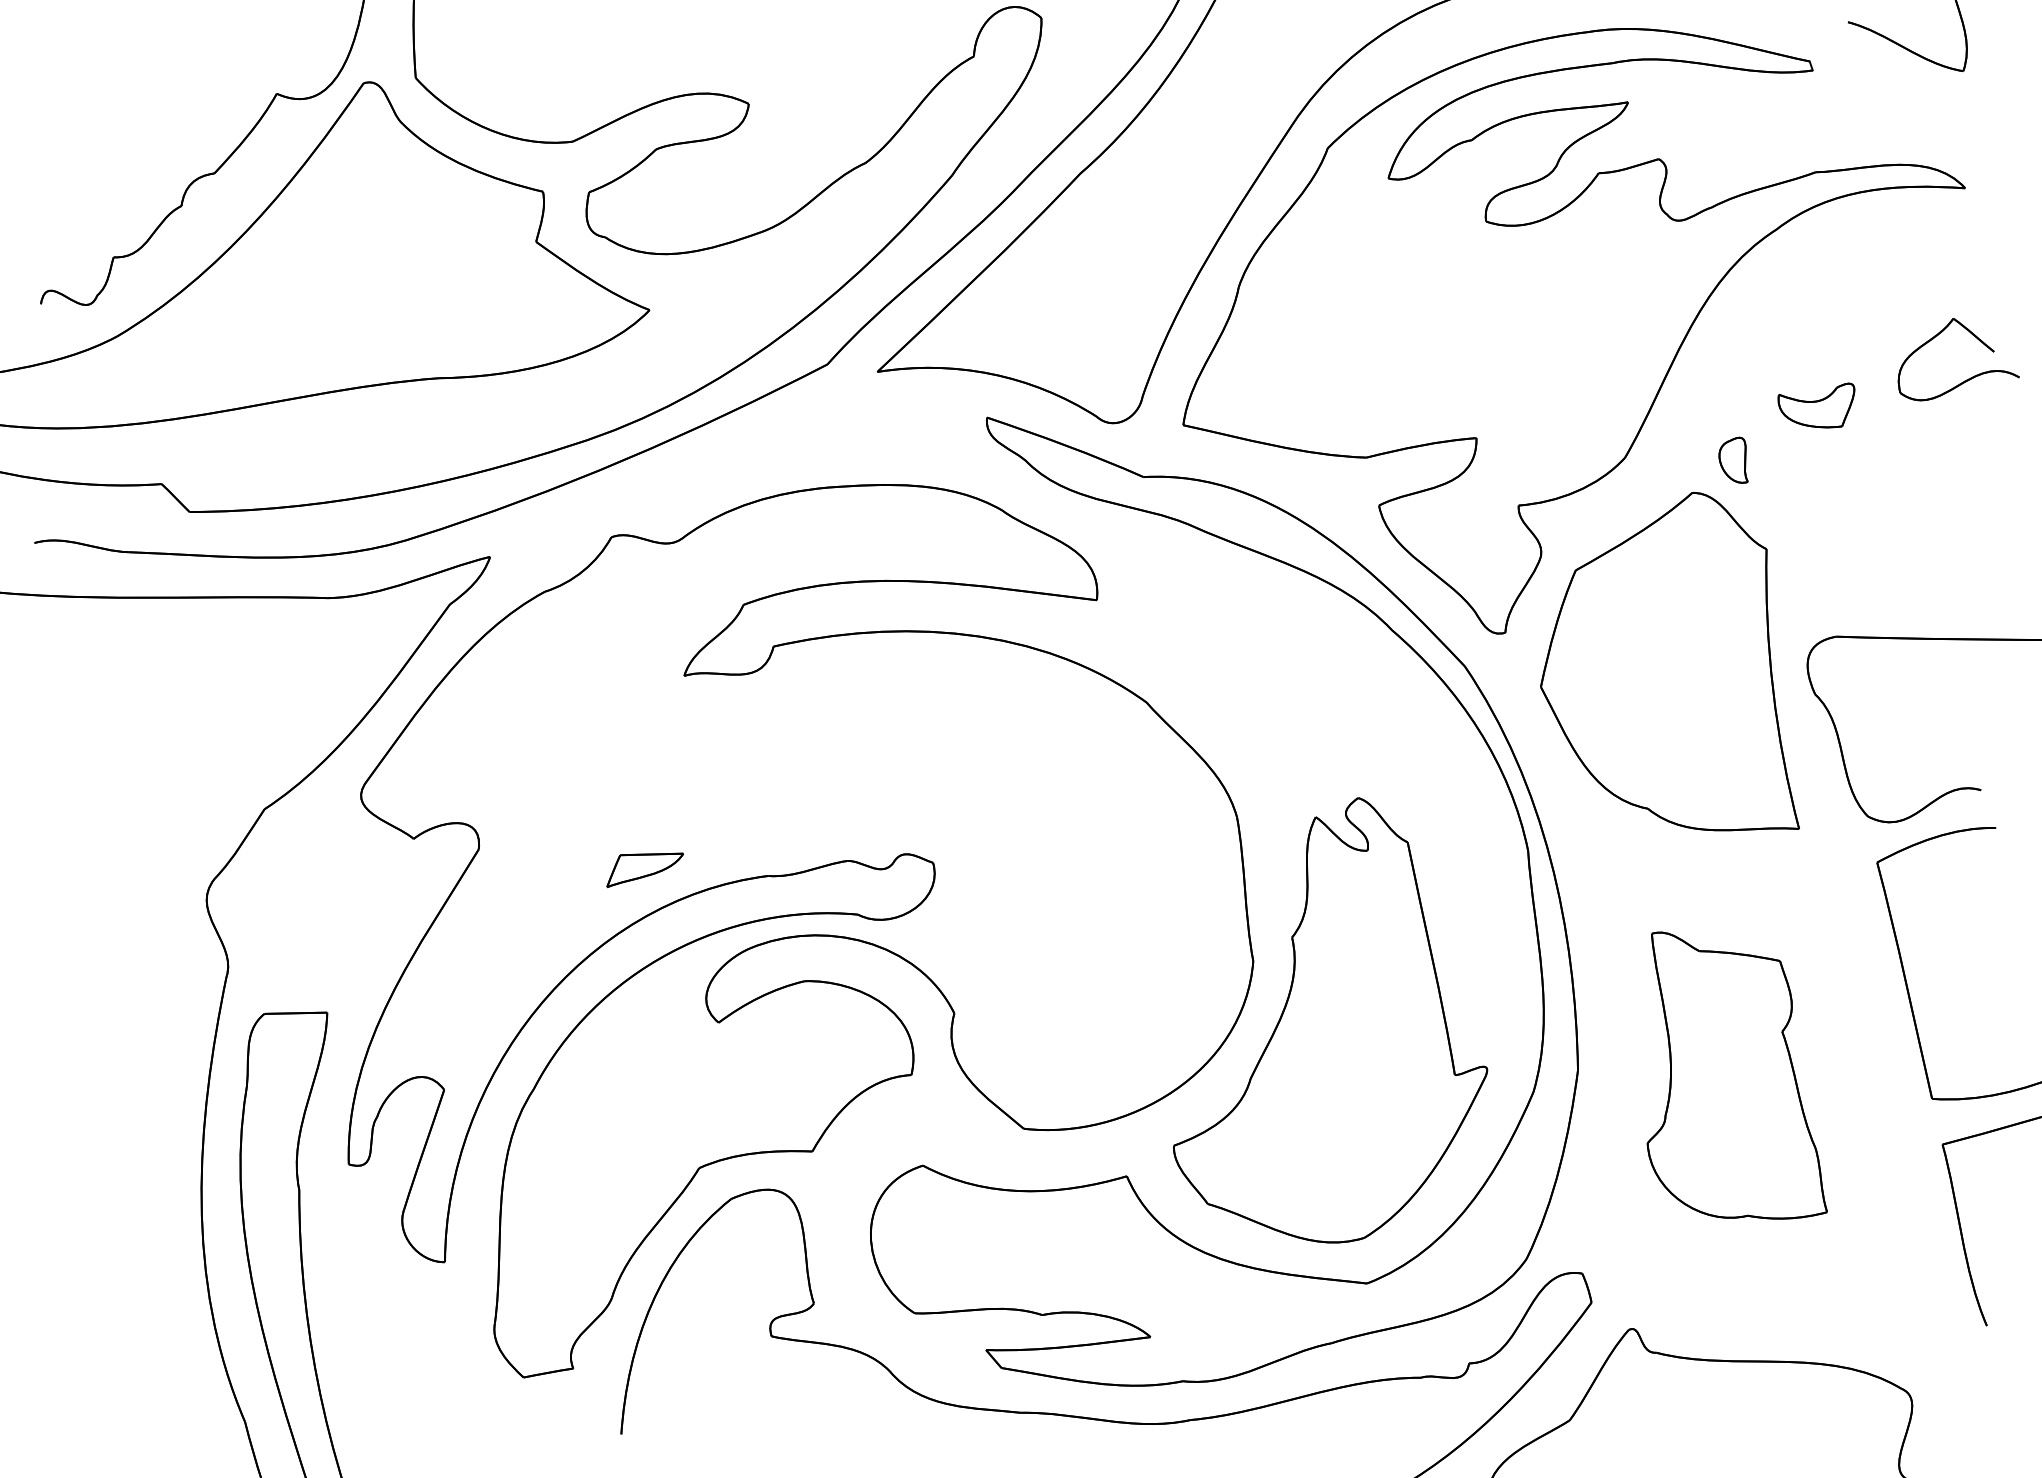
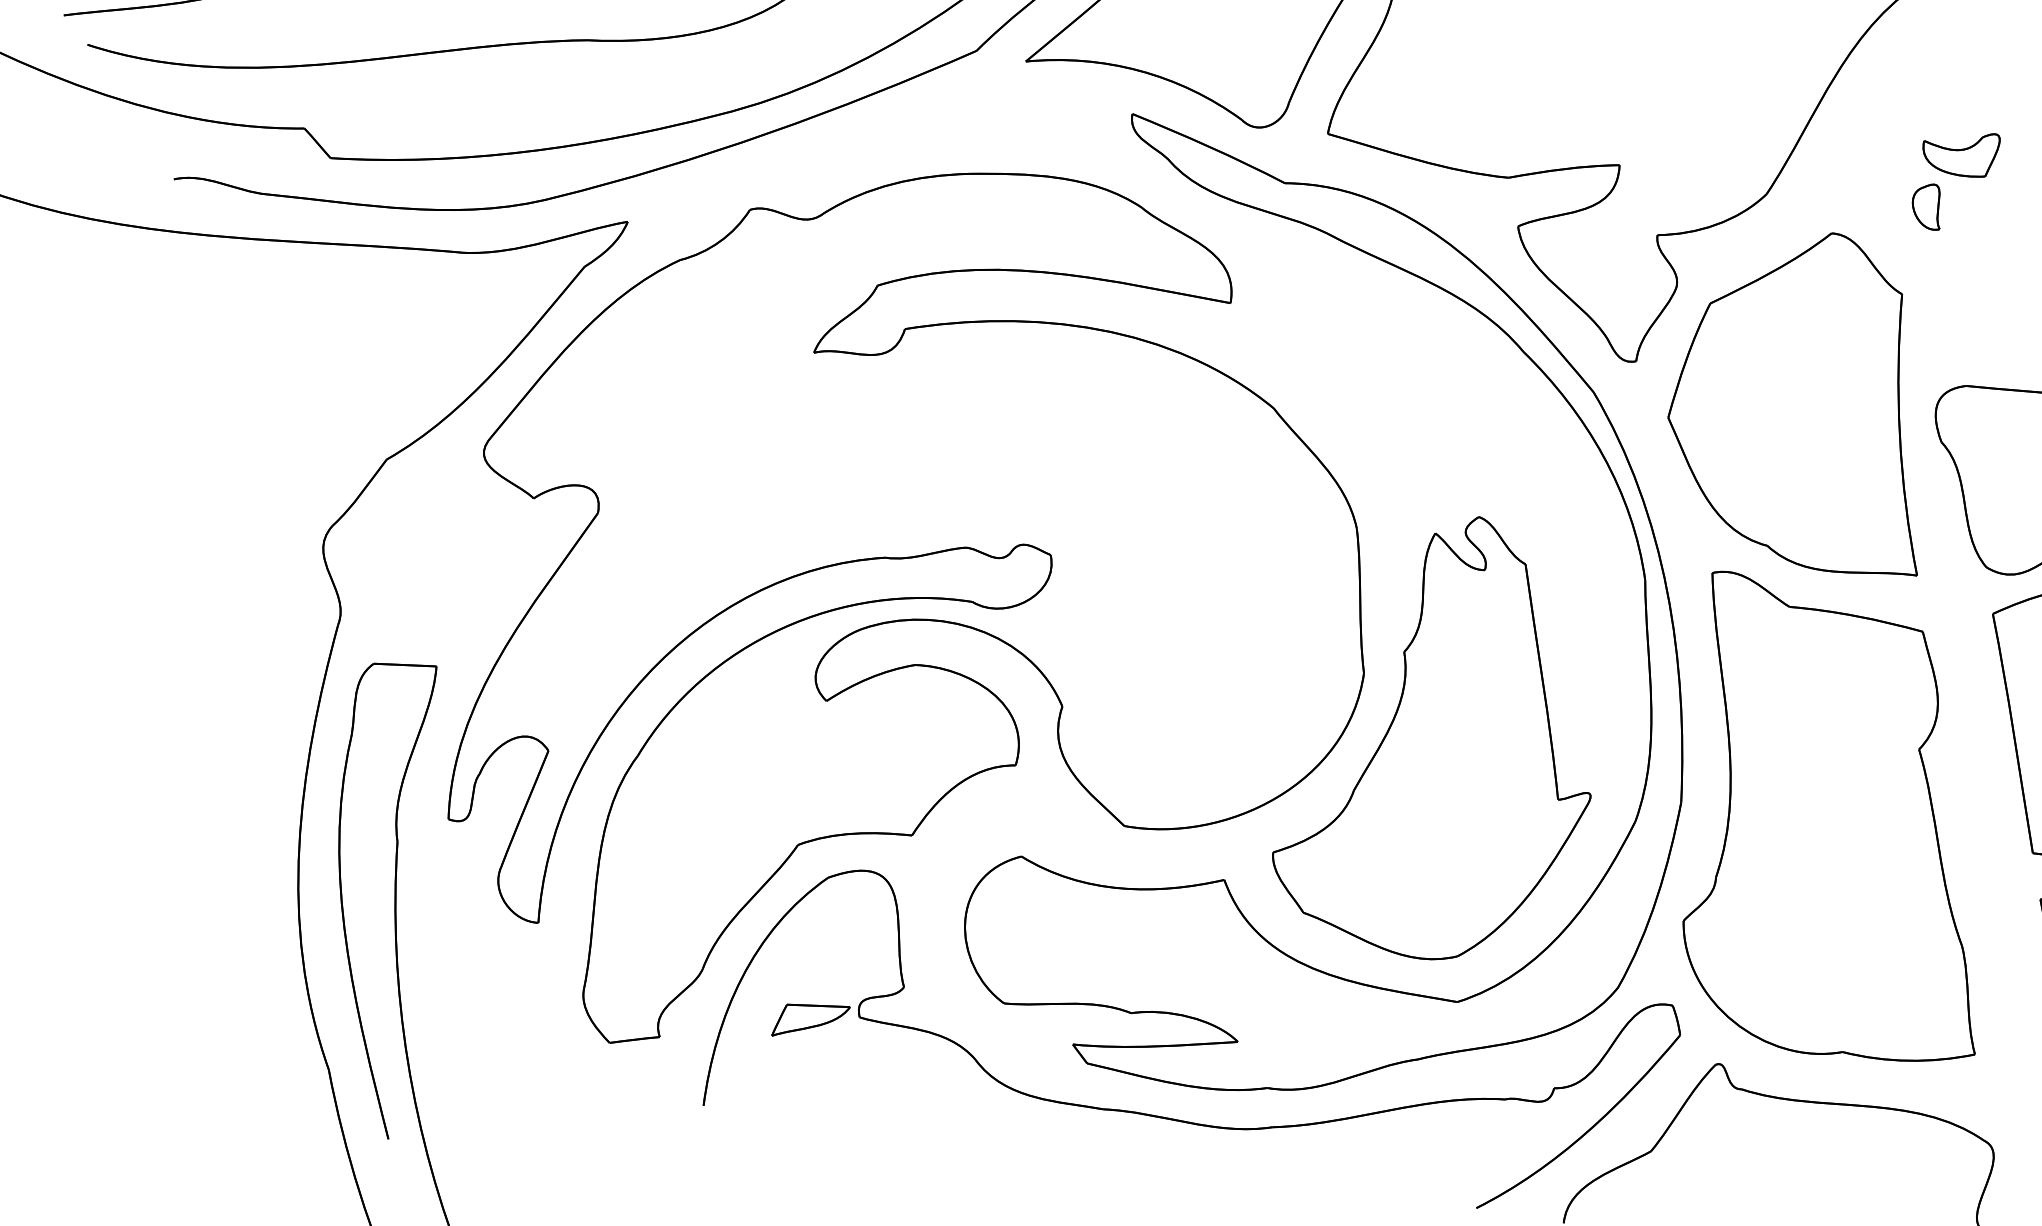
part: (1733, 459) -> (1926, 205), moved
part: (644, 870) -> (810, 1021), moved
part: (1737, 1075) -> (1840, 817), size x1.67

